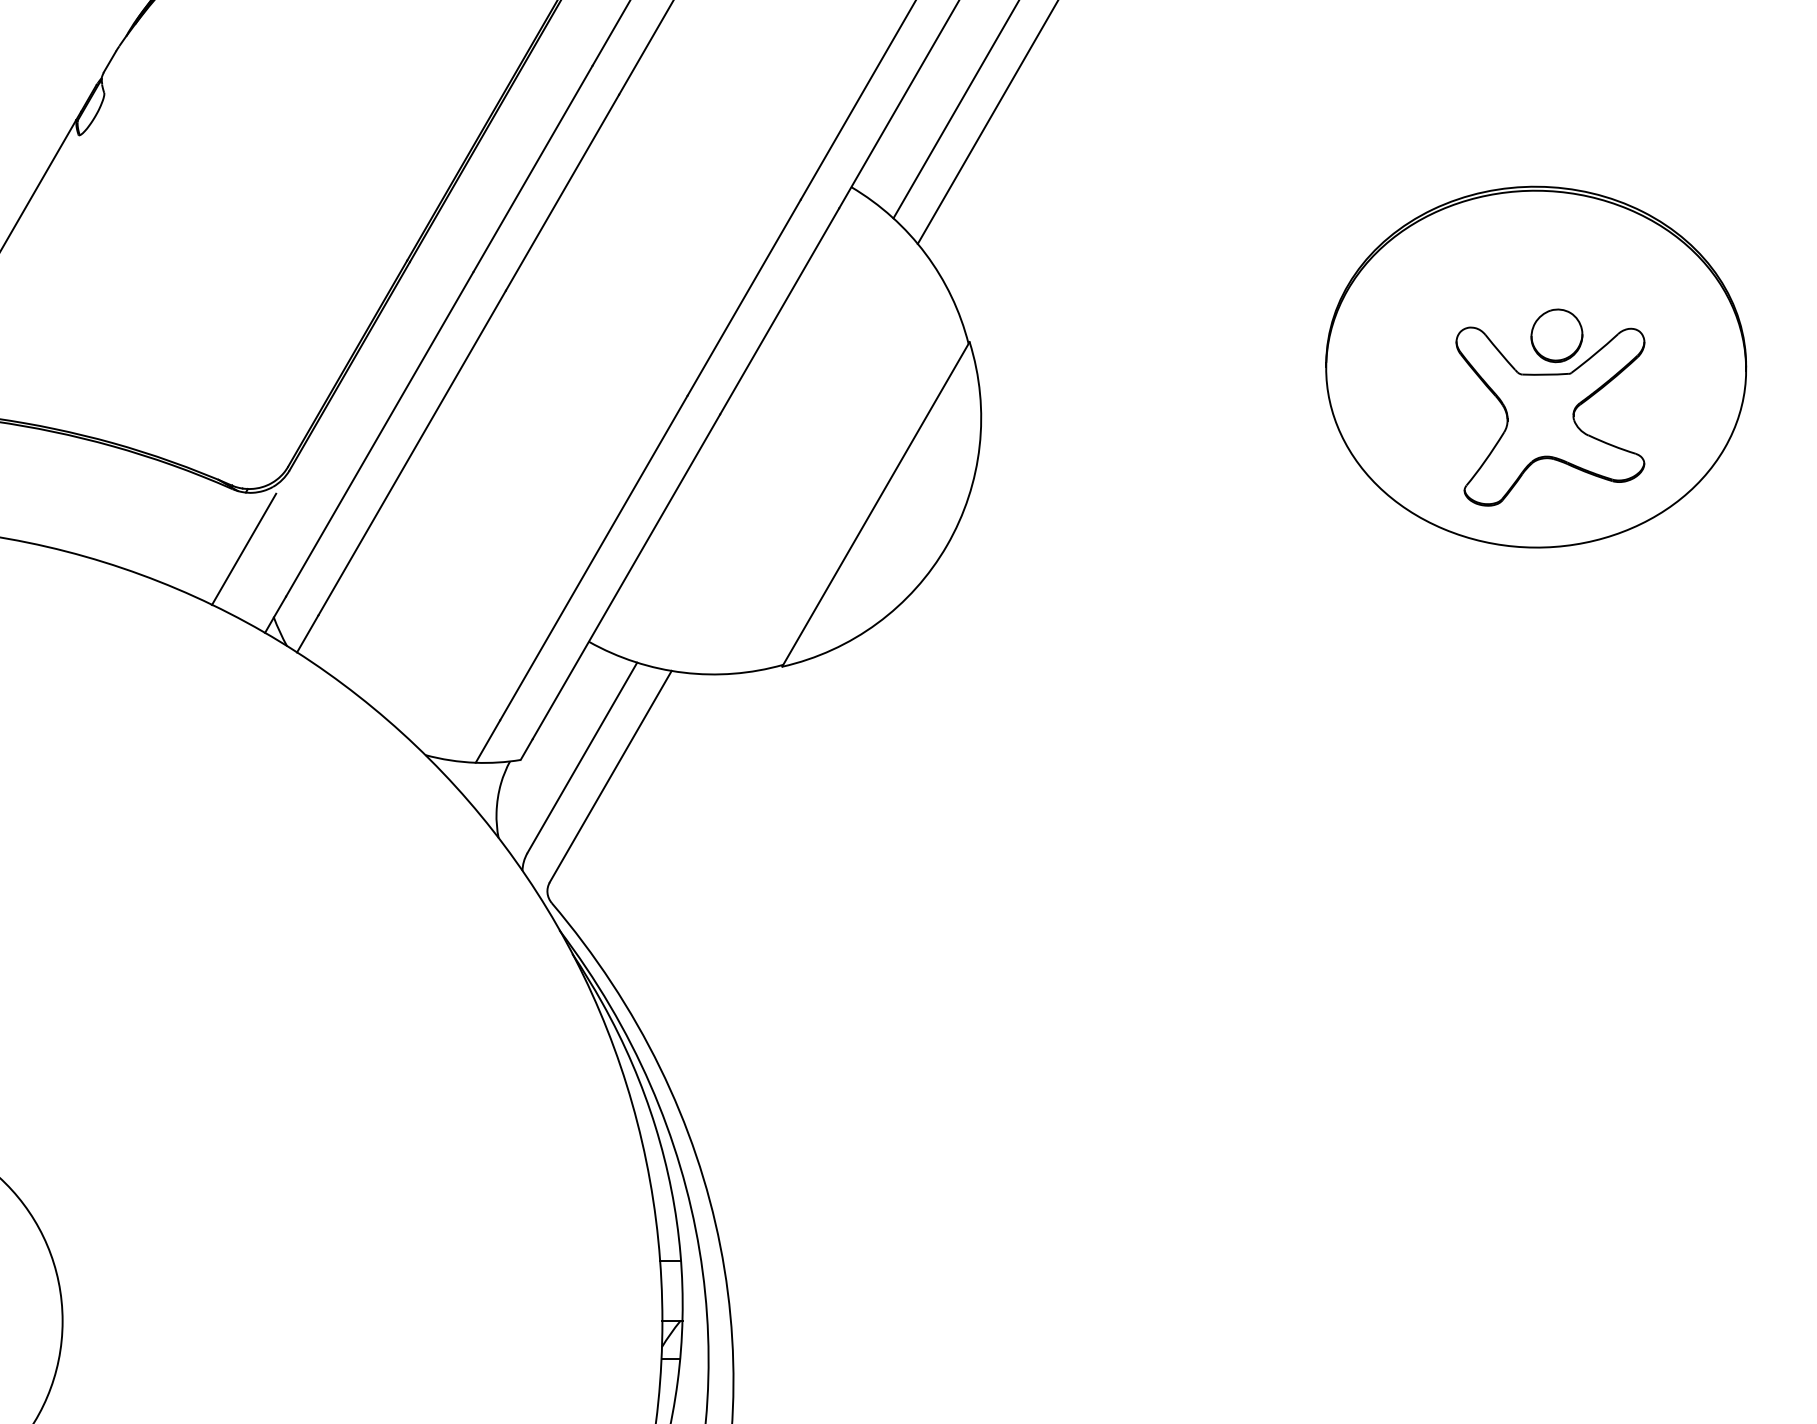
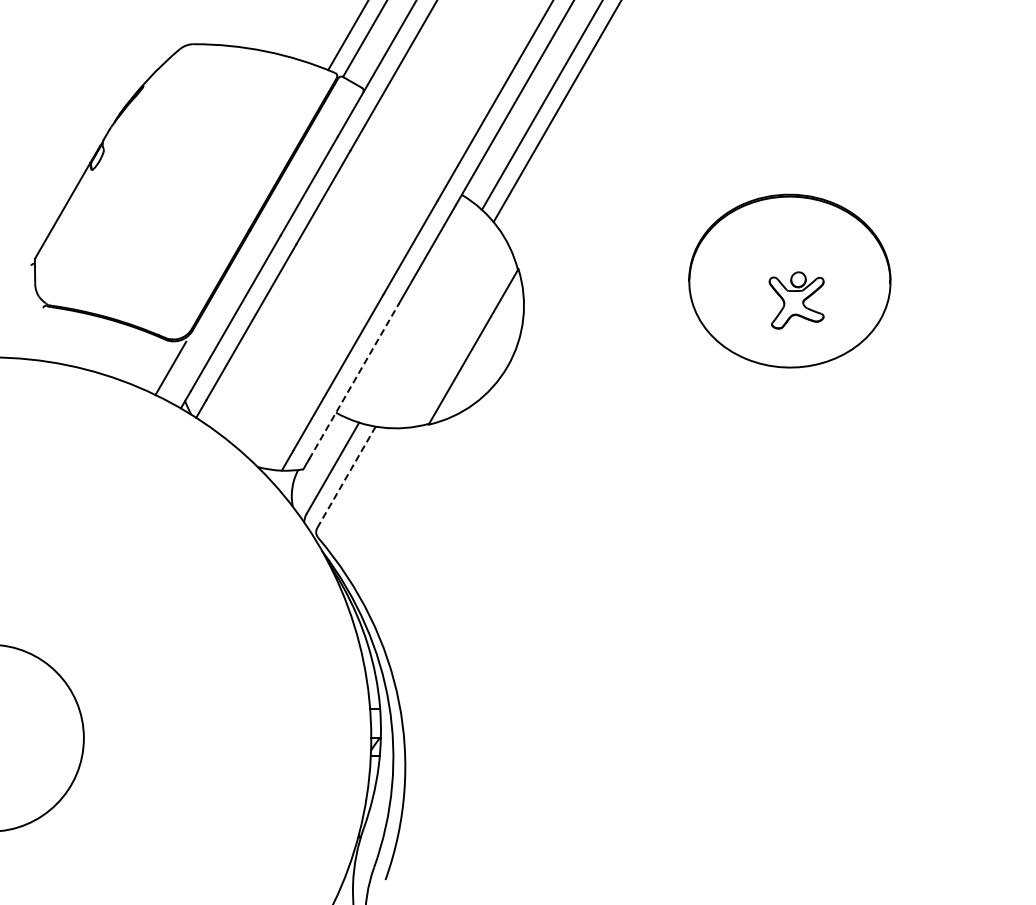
part: (1549, 407) -> (796, 300), size x0.6
line: (627, 576) -> (354, 381), solid -> dashed
line: (610, 777) -> (346, 477), solid -> dashed

